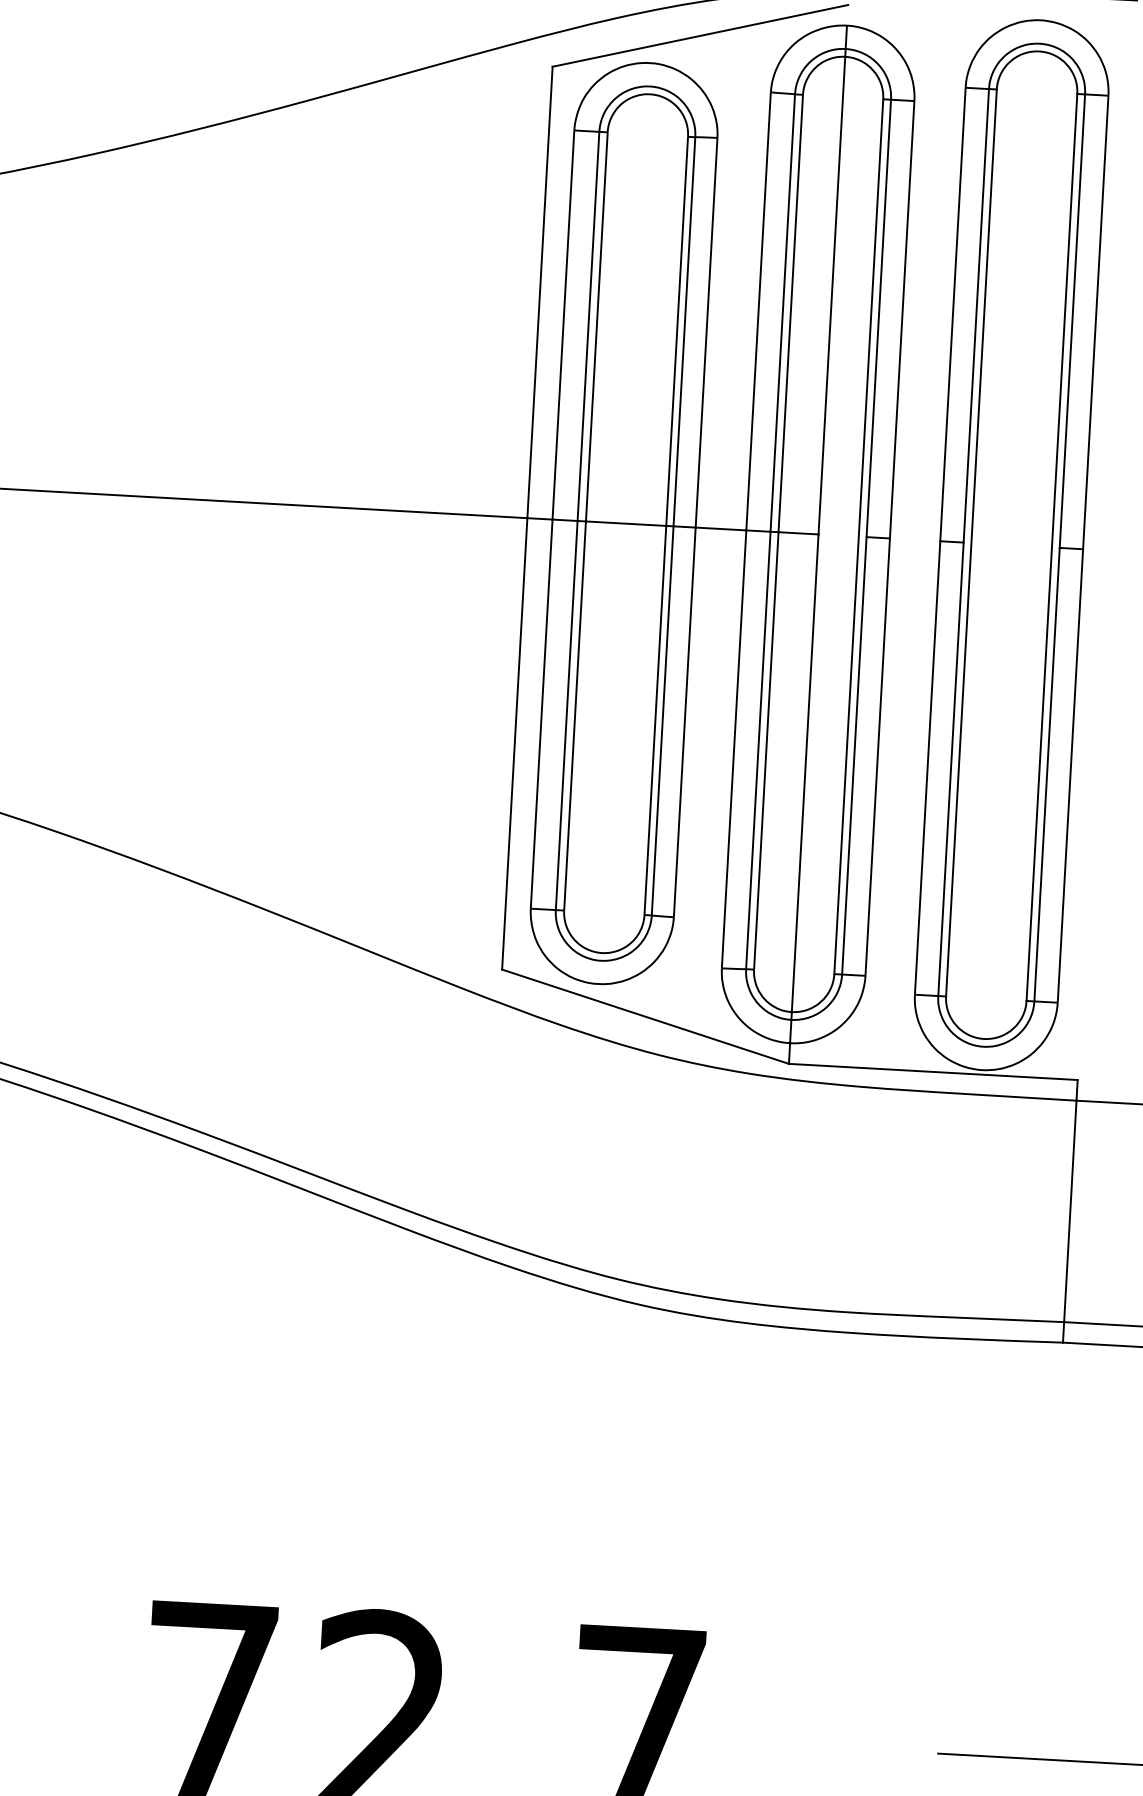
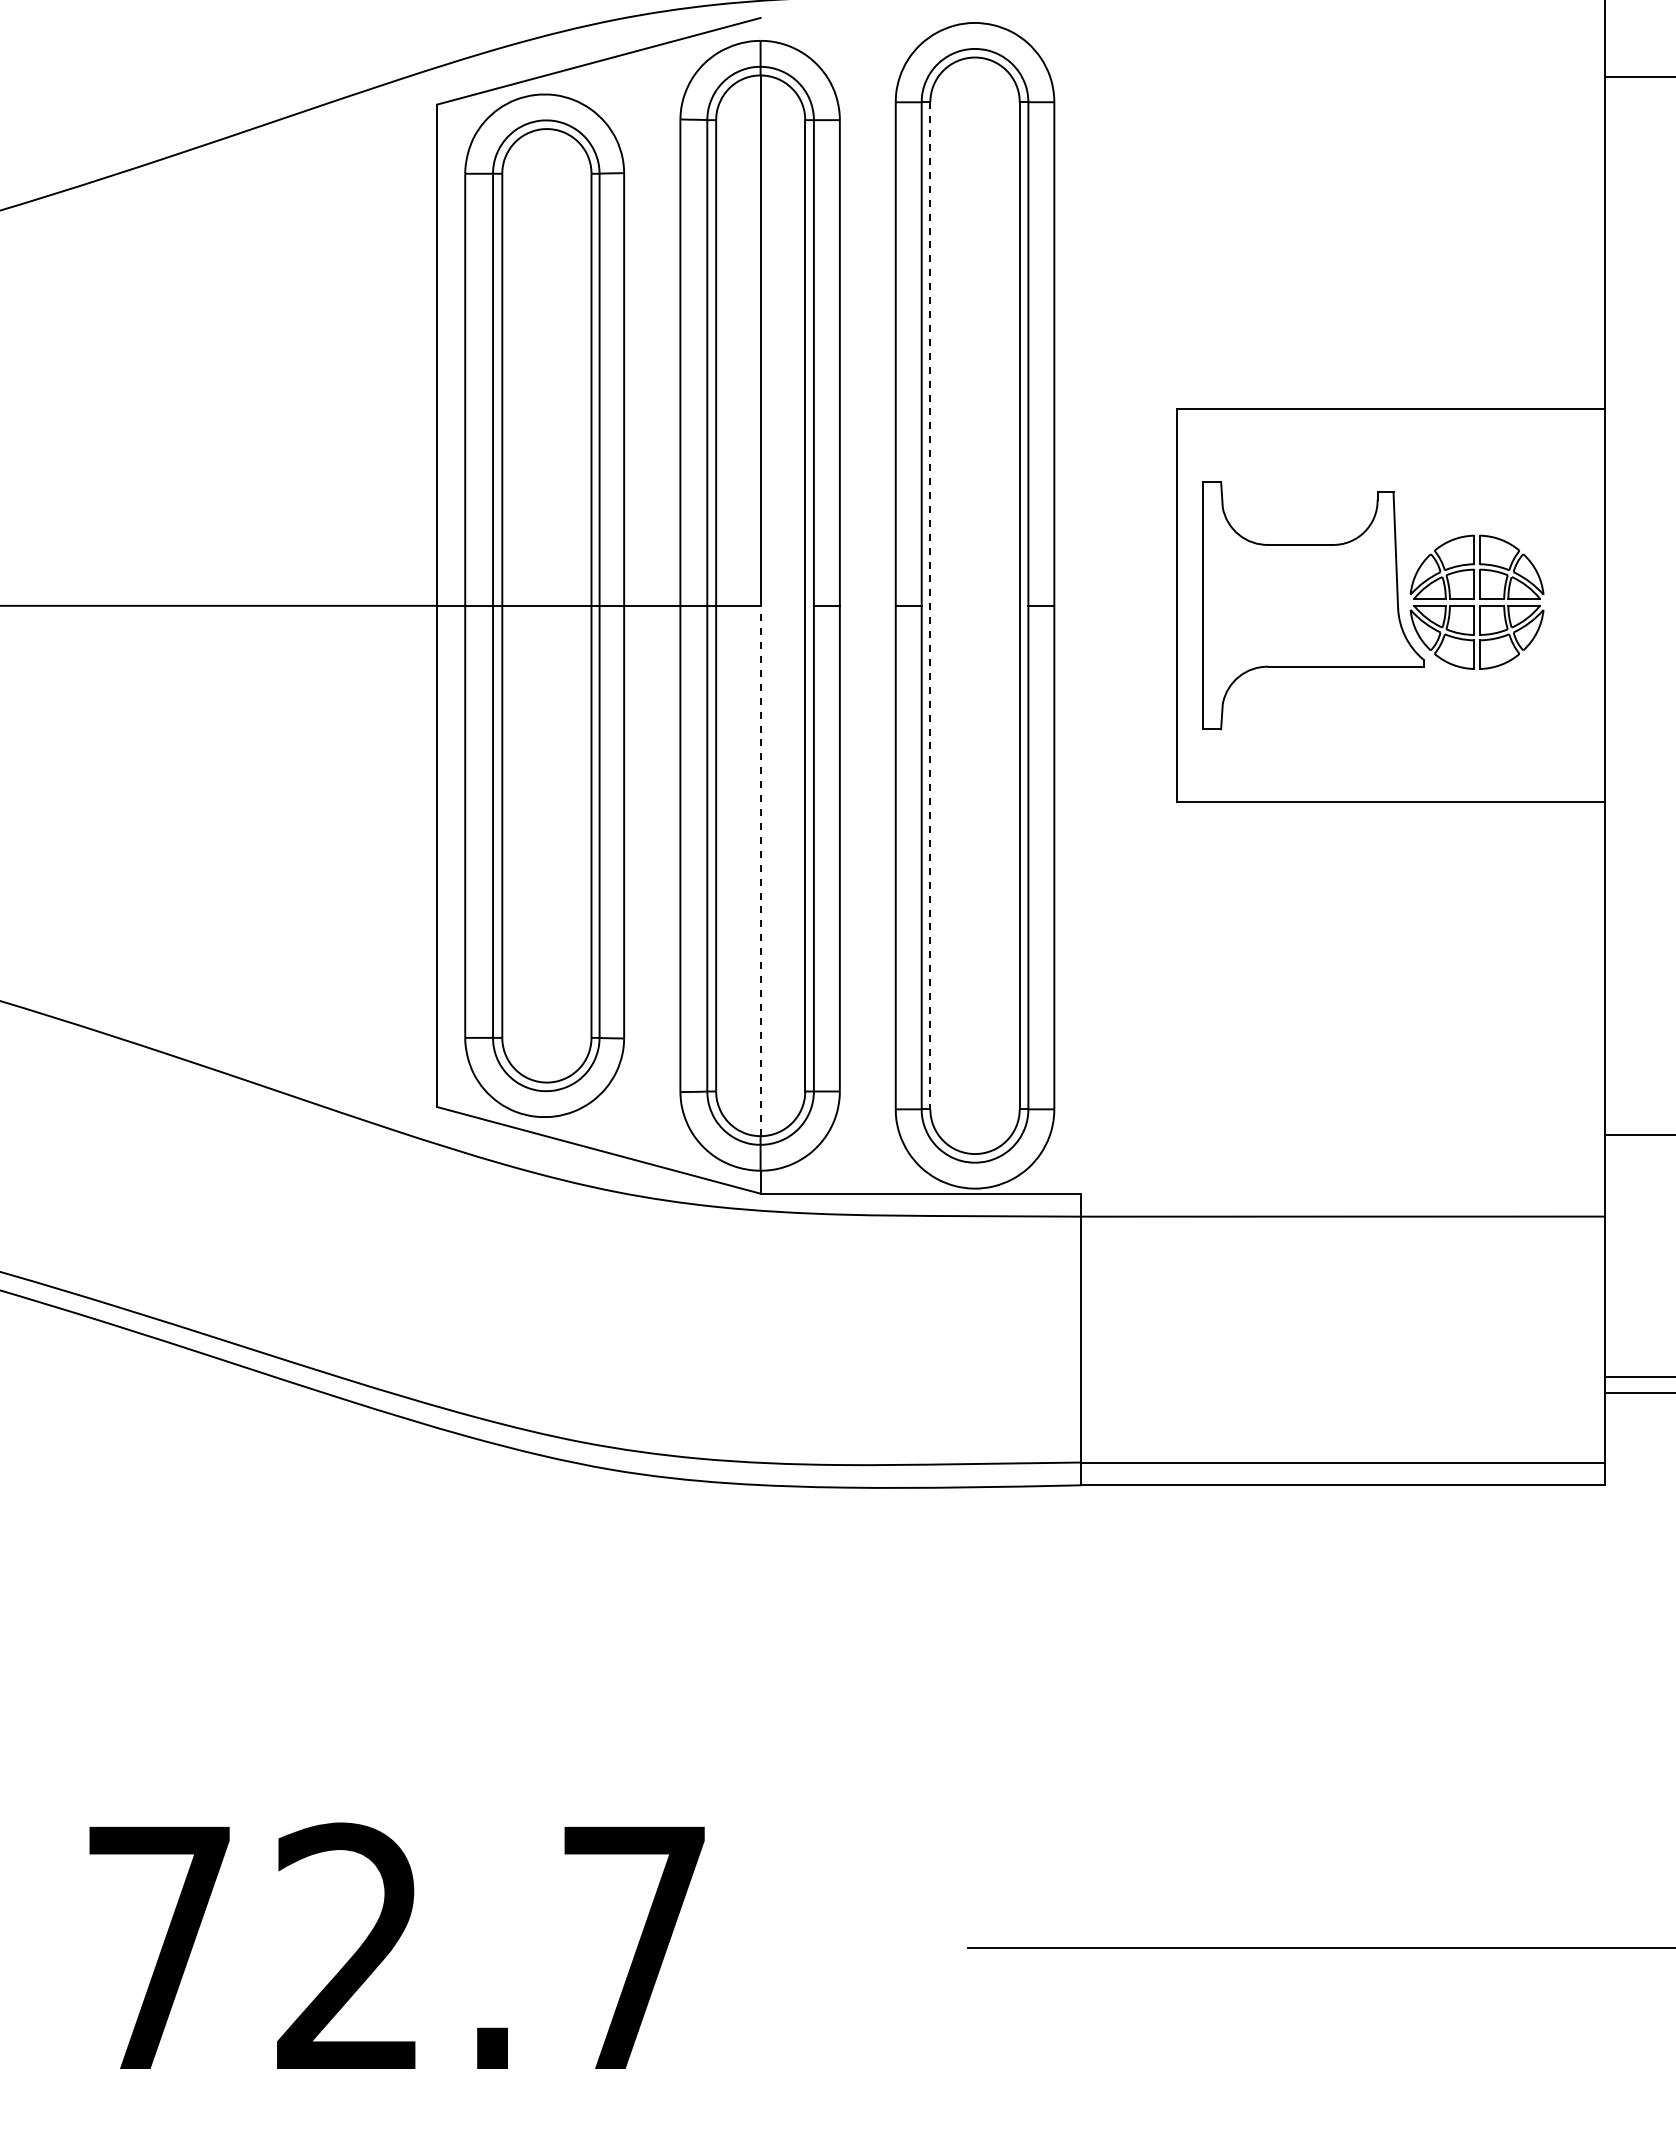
line: (971, 542) -> (930, 605), solid -> dashed
line: (805, 772) -> (760, 870), solid -> dashed

